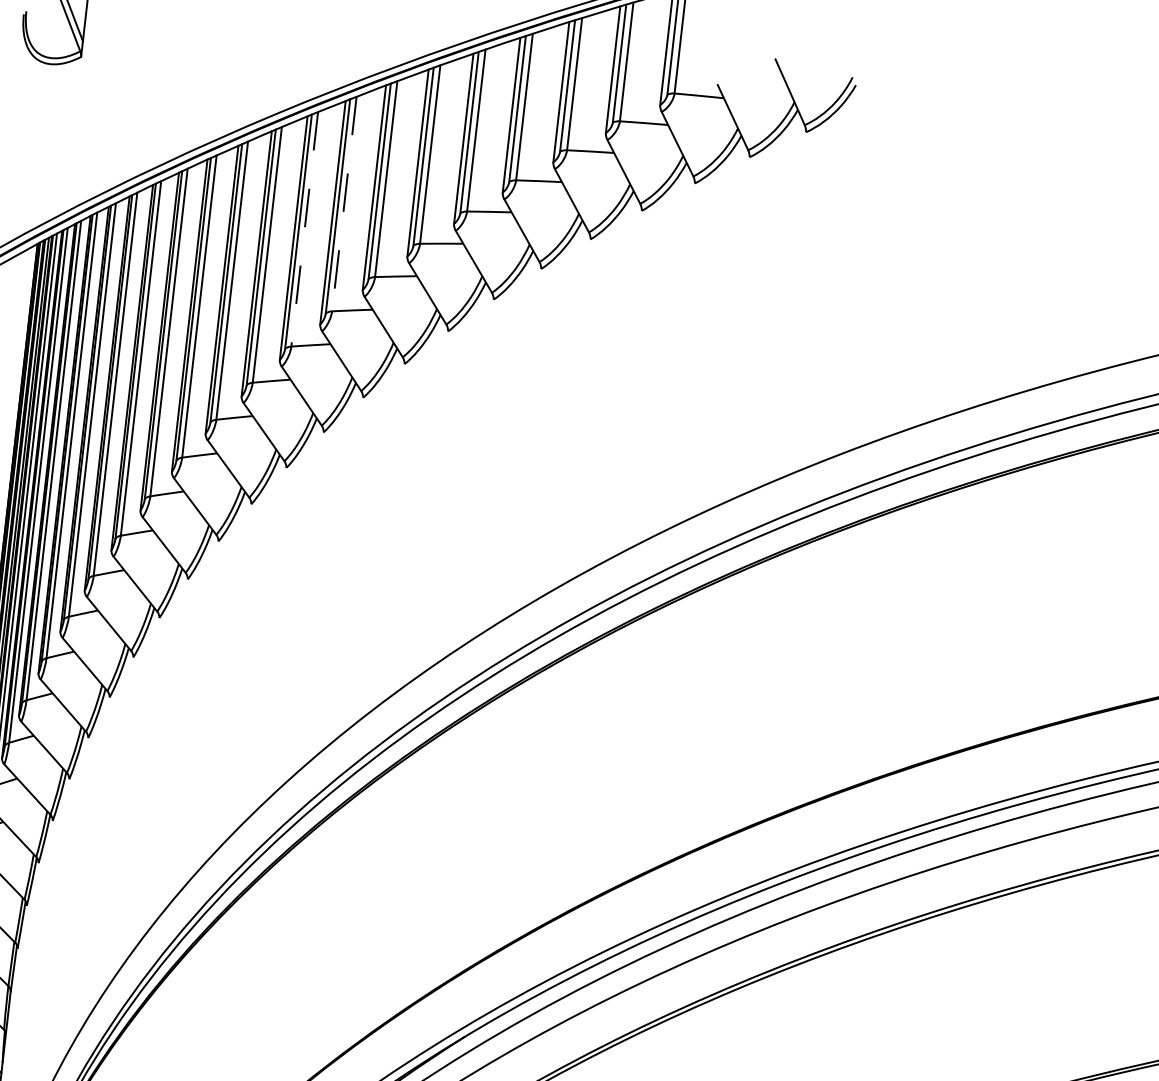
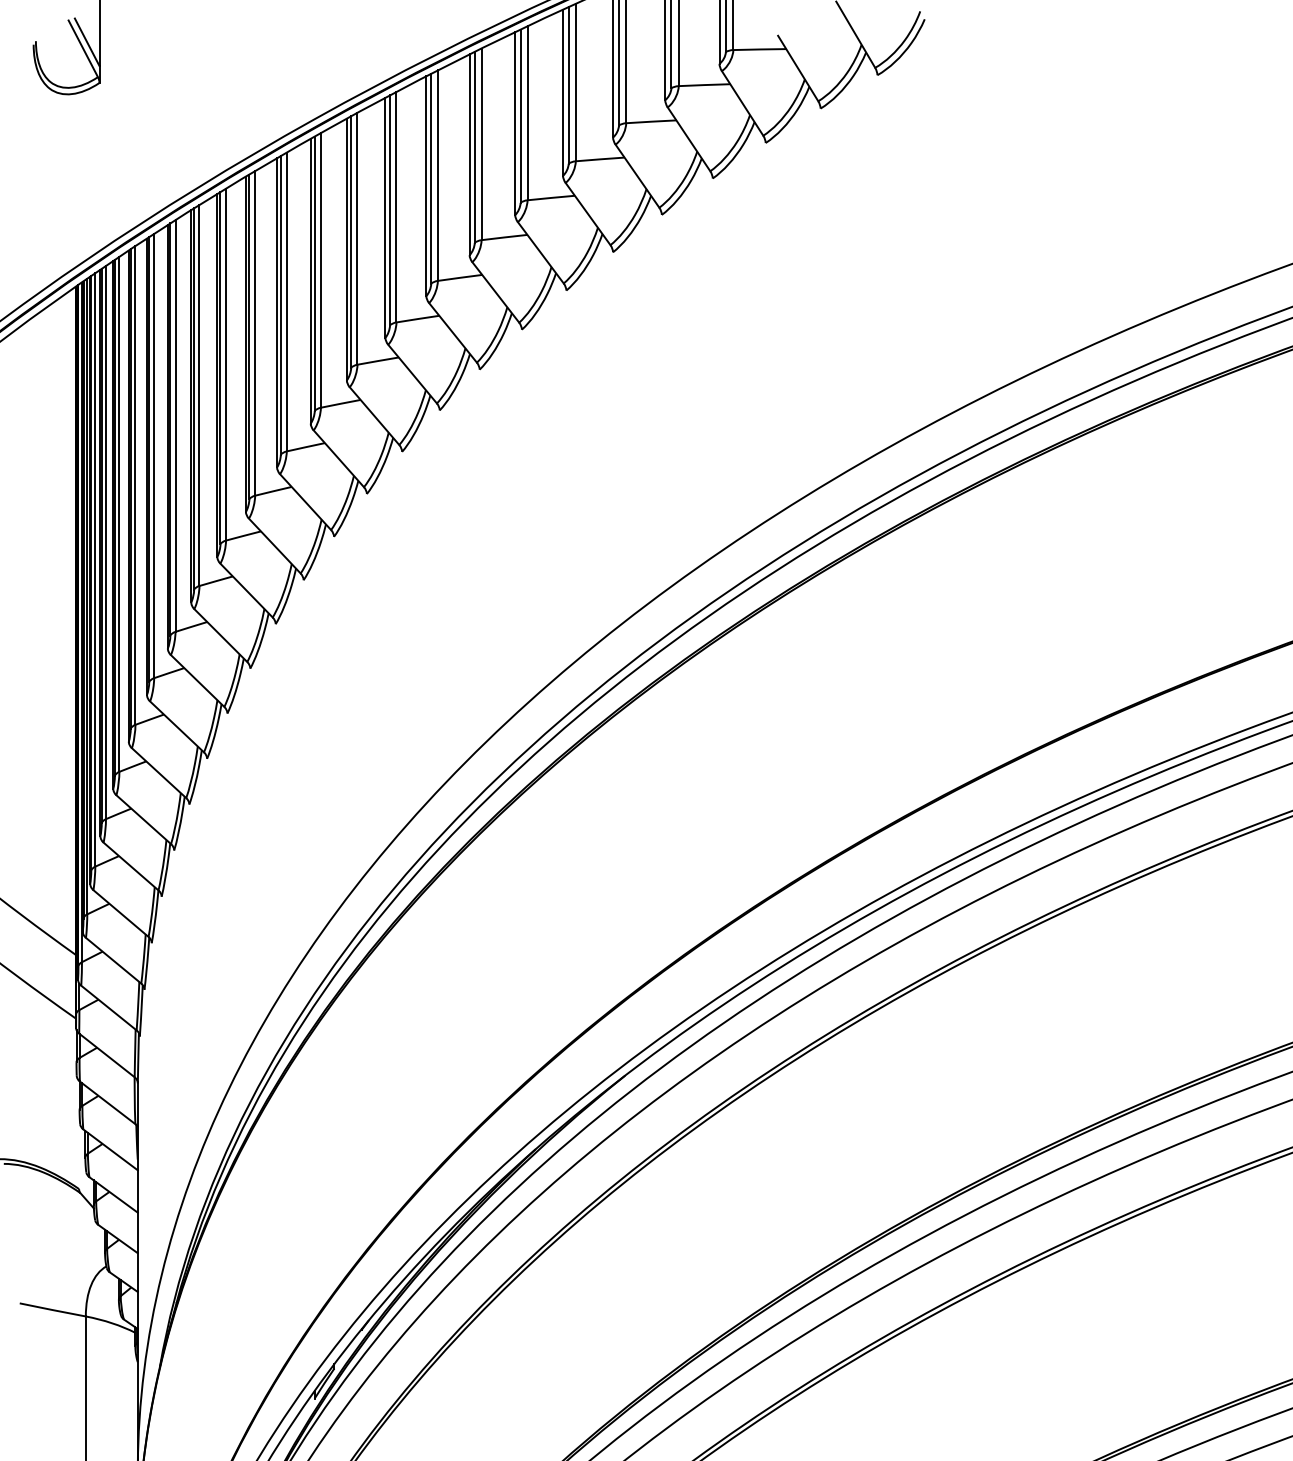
line: (344, 204) -> (396, 207), dashed -> solid
line: (304, 229) -> (357, 238), dashed -> solid

